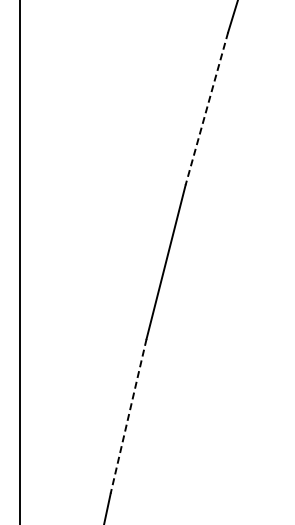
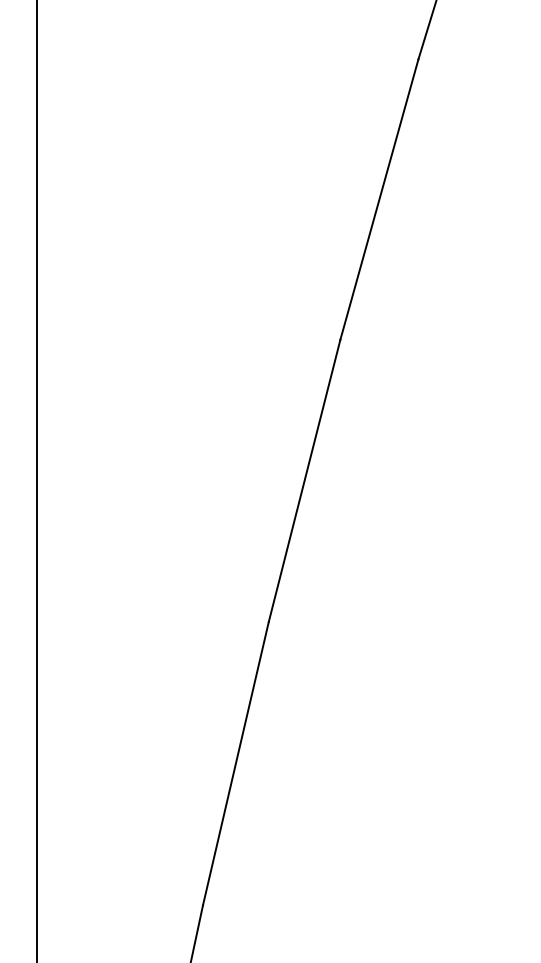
line: (206, 109) -> (378, 200), dashed -> solid
line: (128, 416) -> (235, 764), dashed -> solid

